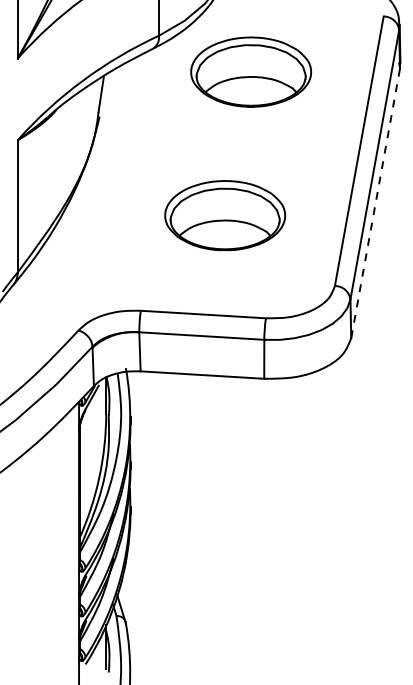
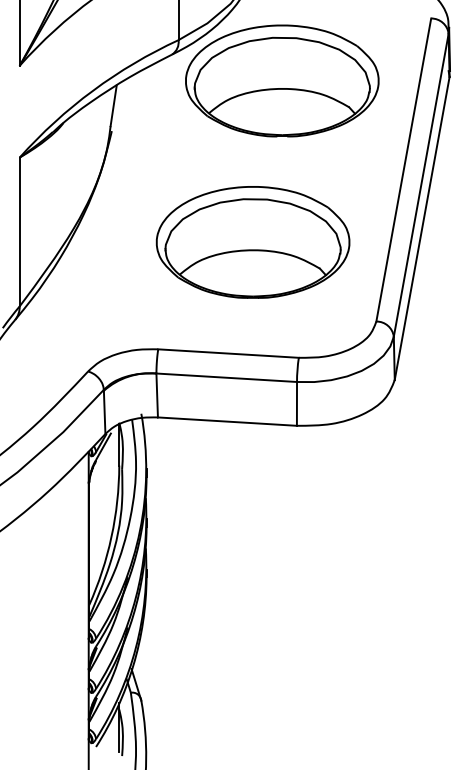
part: (250, 71) -> (281, 80), size x1.43
line: (375, 203) -> (422, 228), dashed -> solid
part: (224, 215) -> (252, 242), size x1.43

